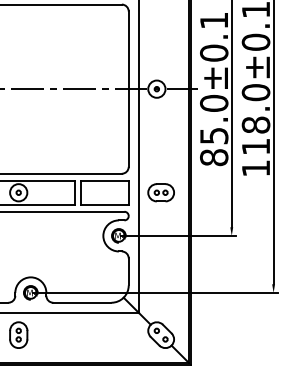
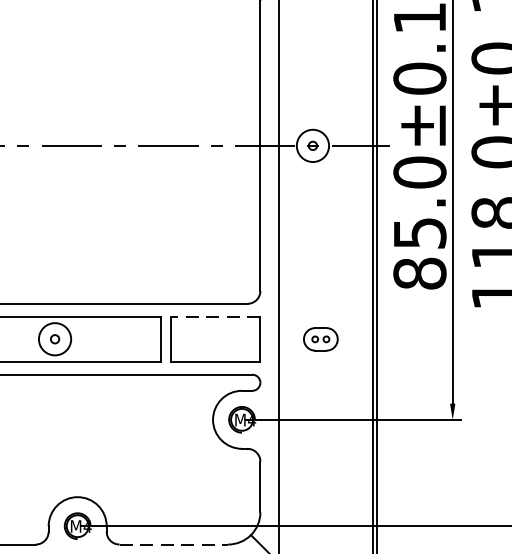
line: (104, 180) -> (215, 316), solid -> dashed
part: (160, 192) -> (319, 338), size x0.7
line: (82, 302) -> (174, 544), solid -> dashed

